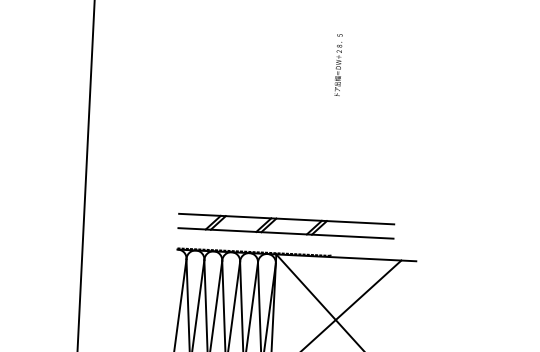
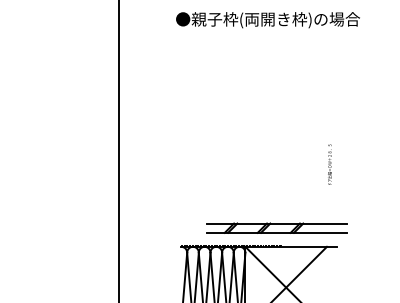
text: (337, 64) -> (329, 164), moved
part: (285, 225) -> (276, 227), moved

